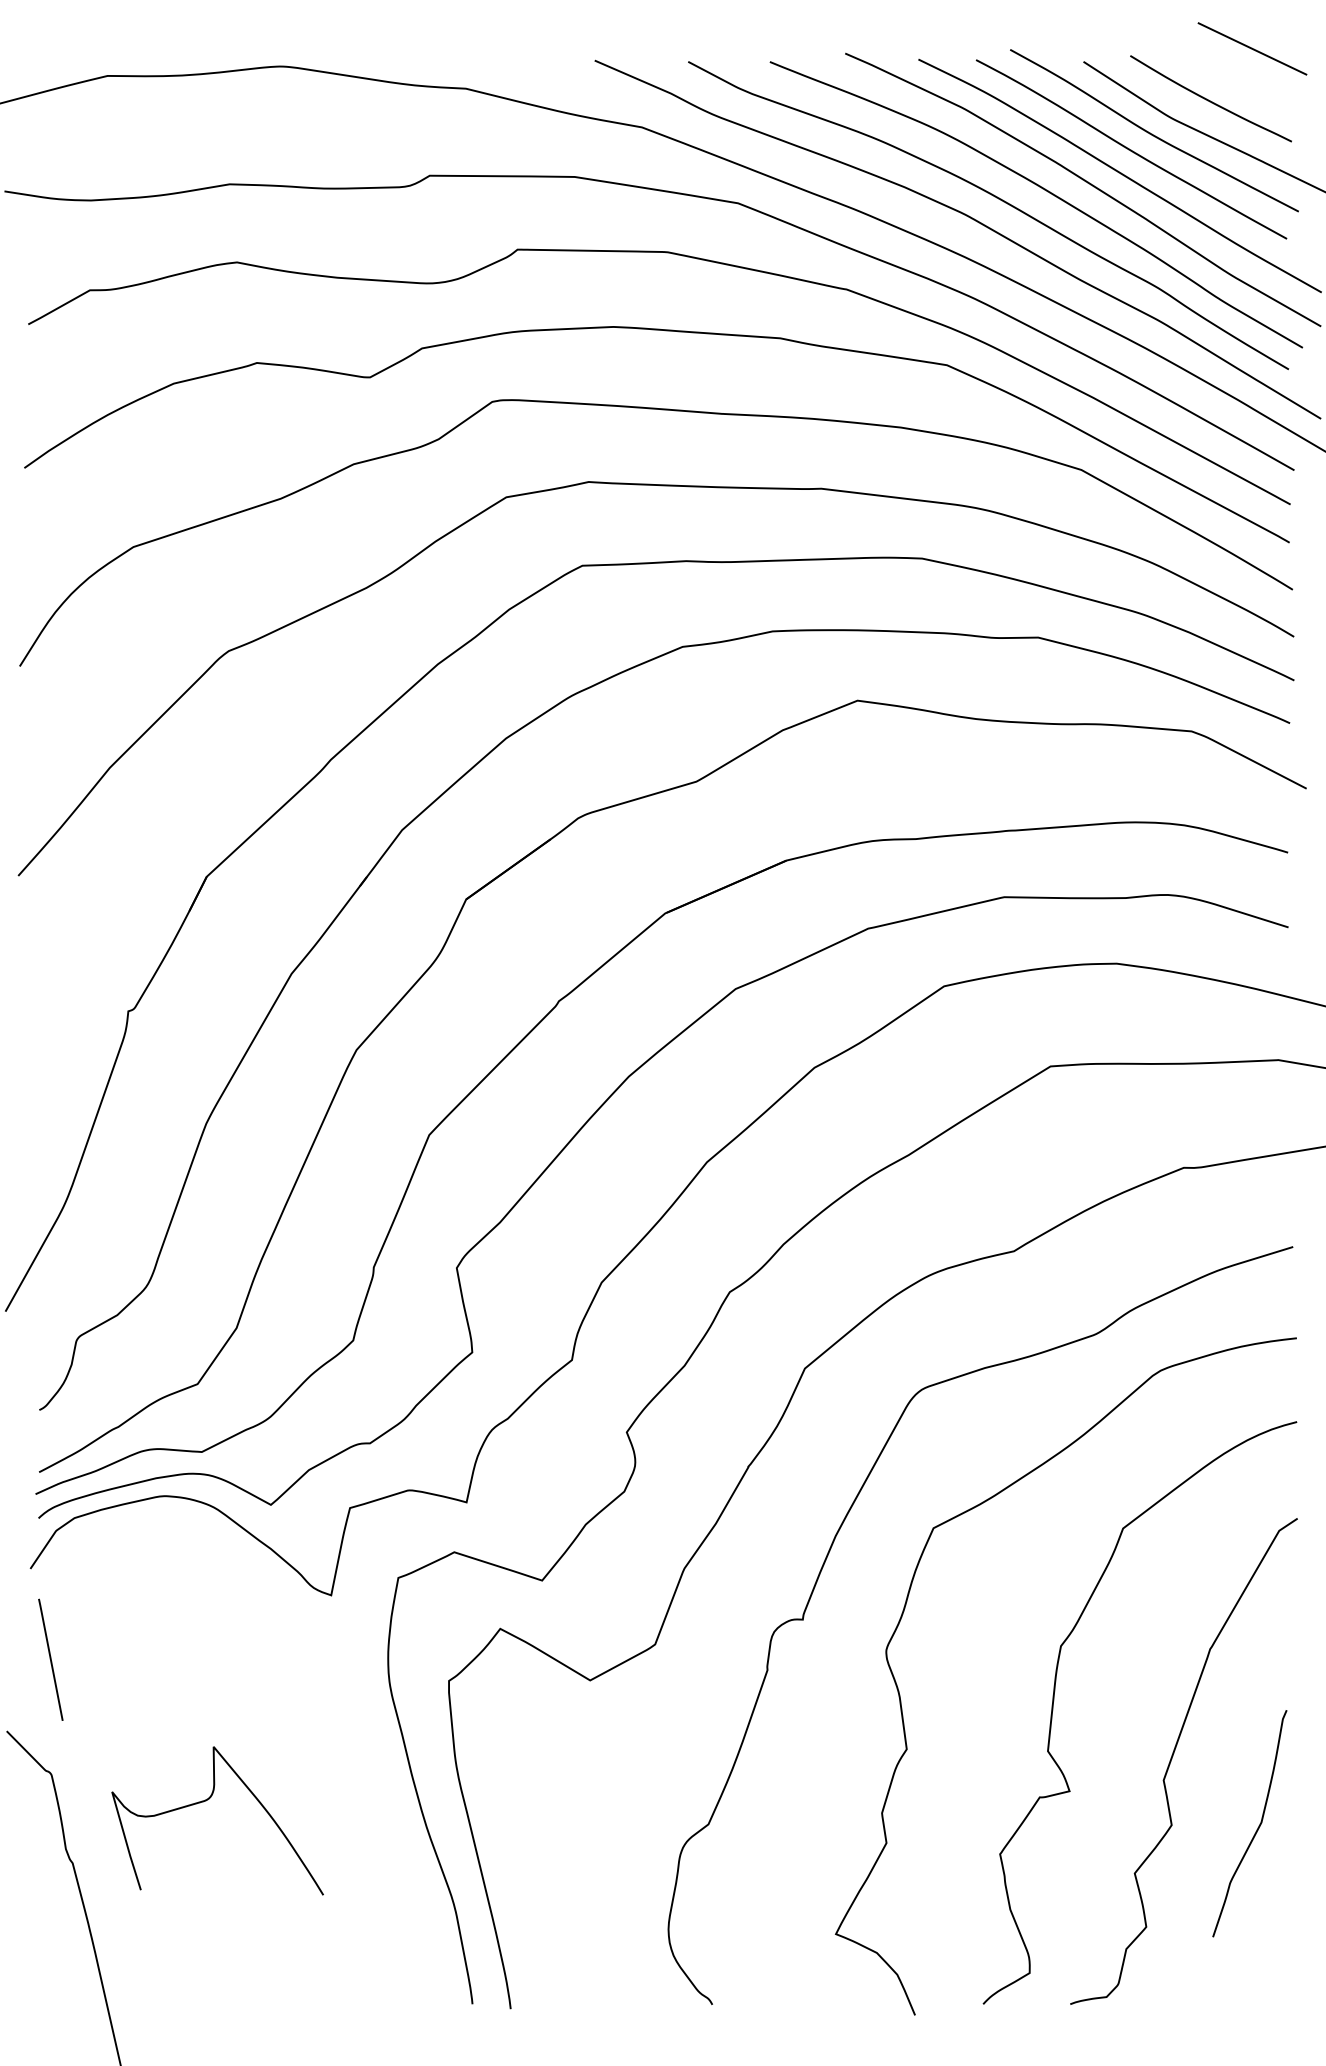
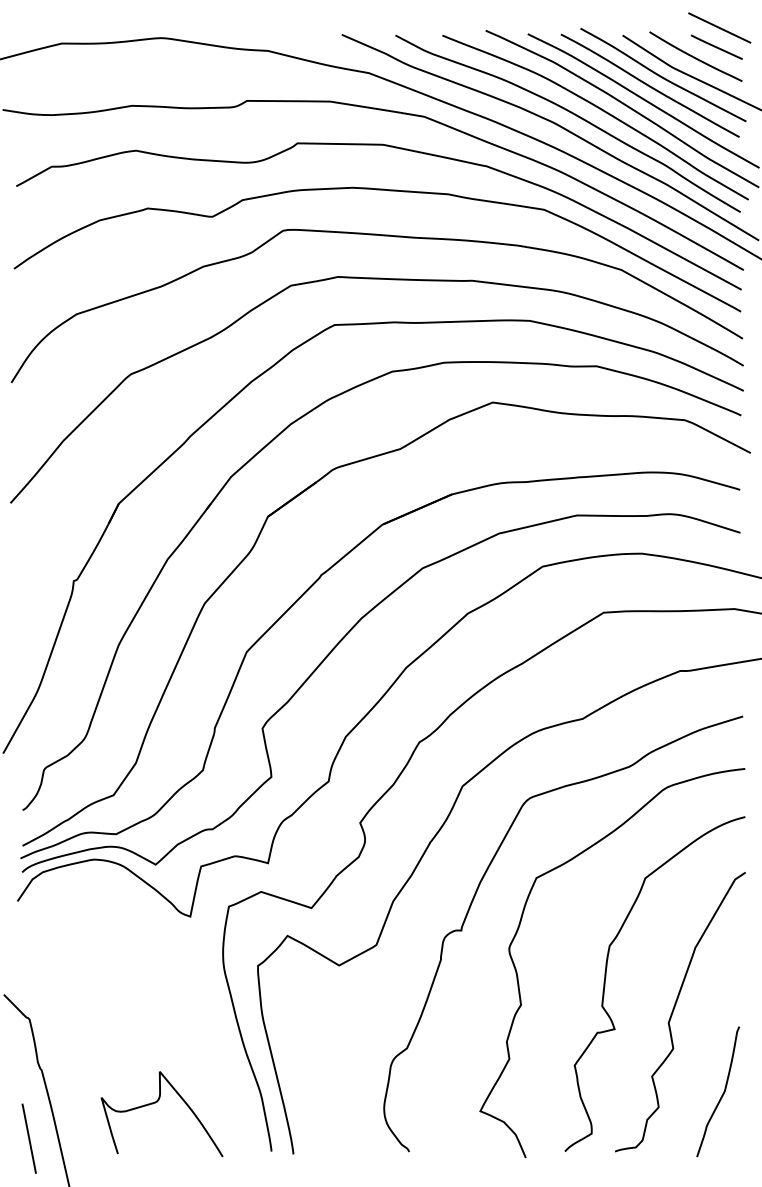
line: (1246, 81) -> (716, 46), added
line: (49, 1659) -> (28, 1138), moved
curve: (206, 1802) -> (155, 1103), moved
curve: (1257, 1826) -> (722, 1093), moved

